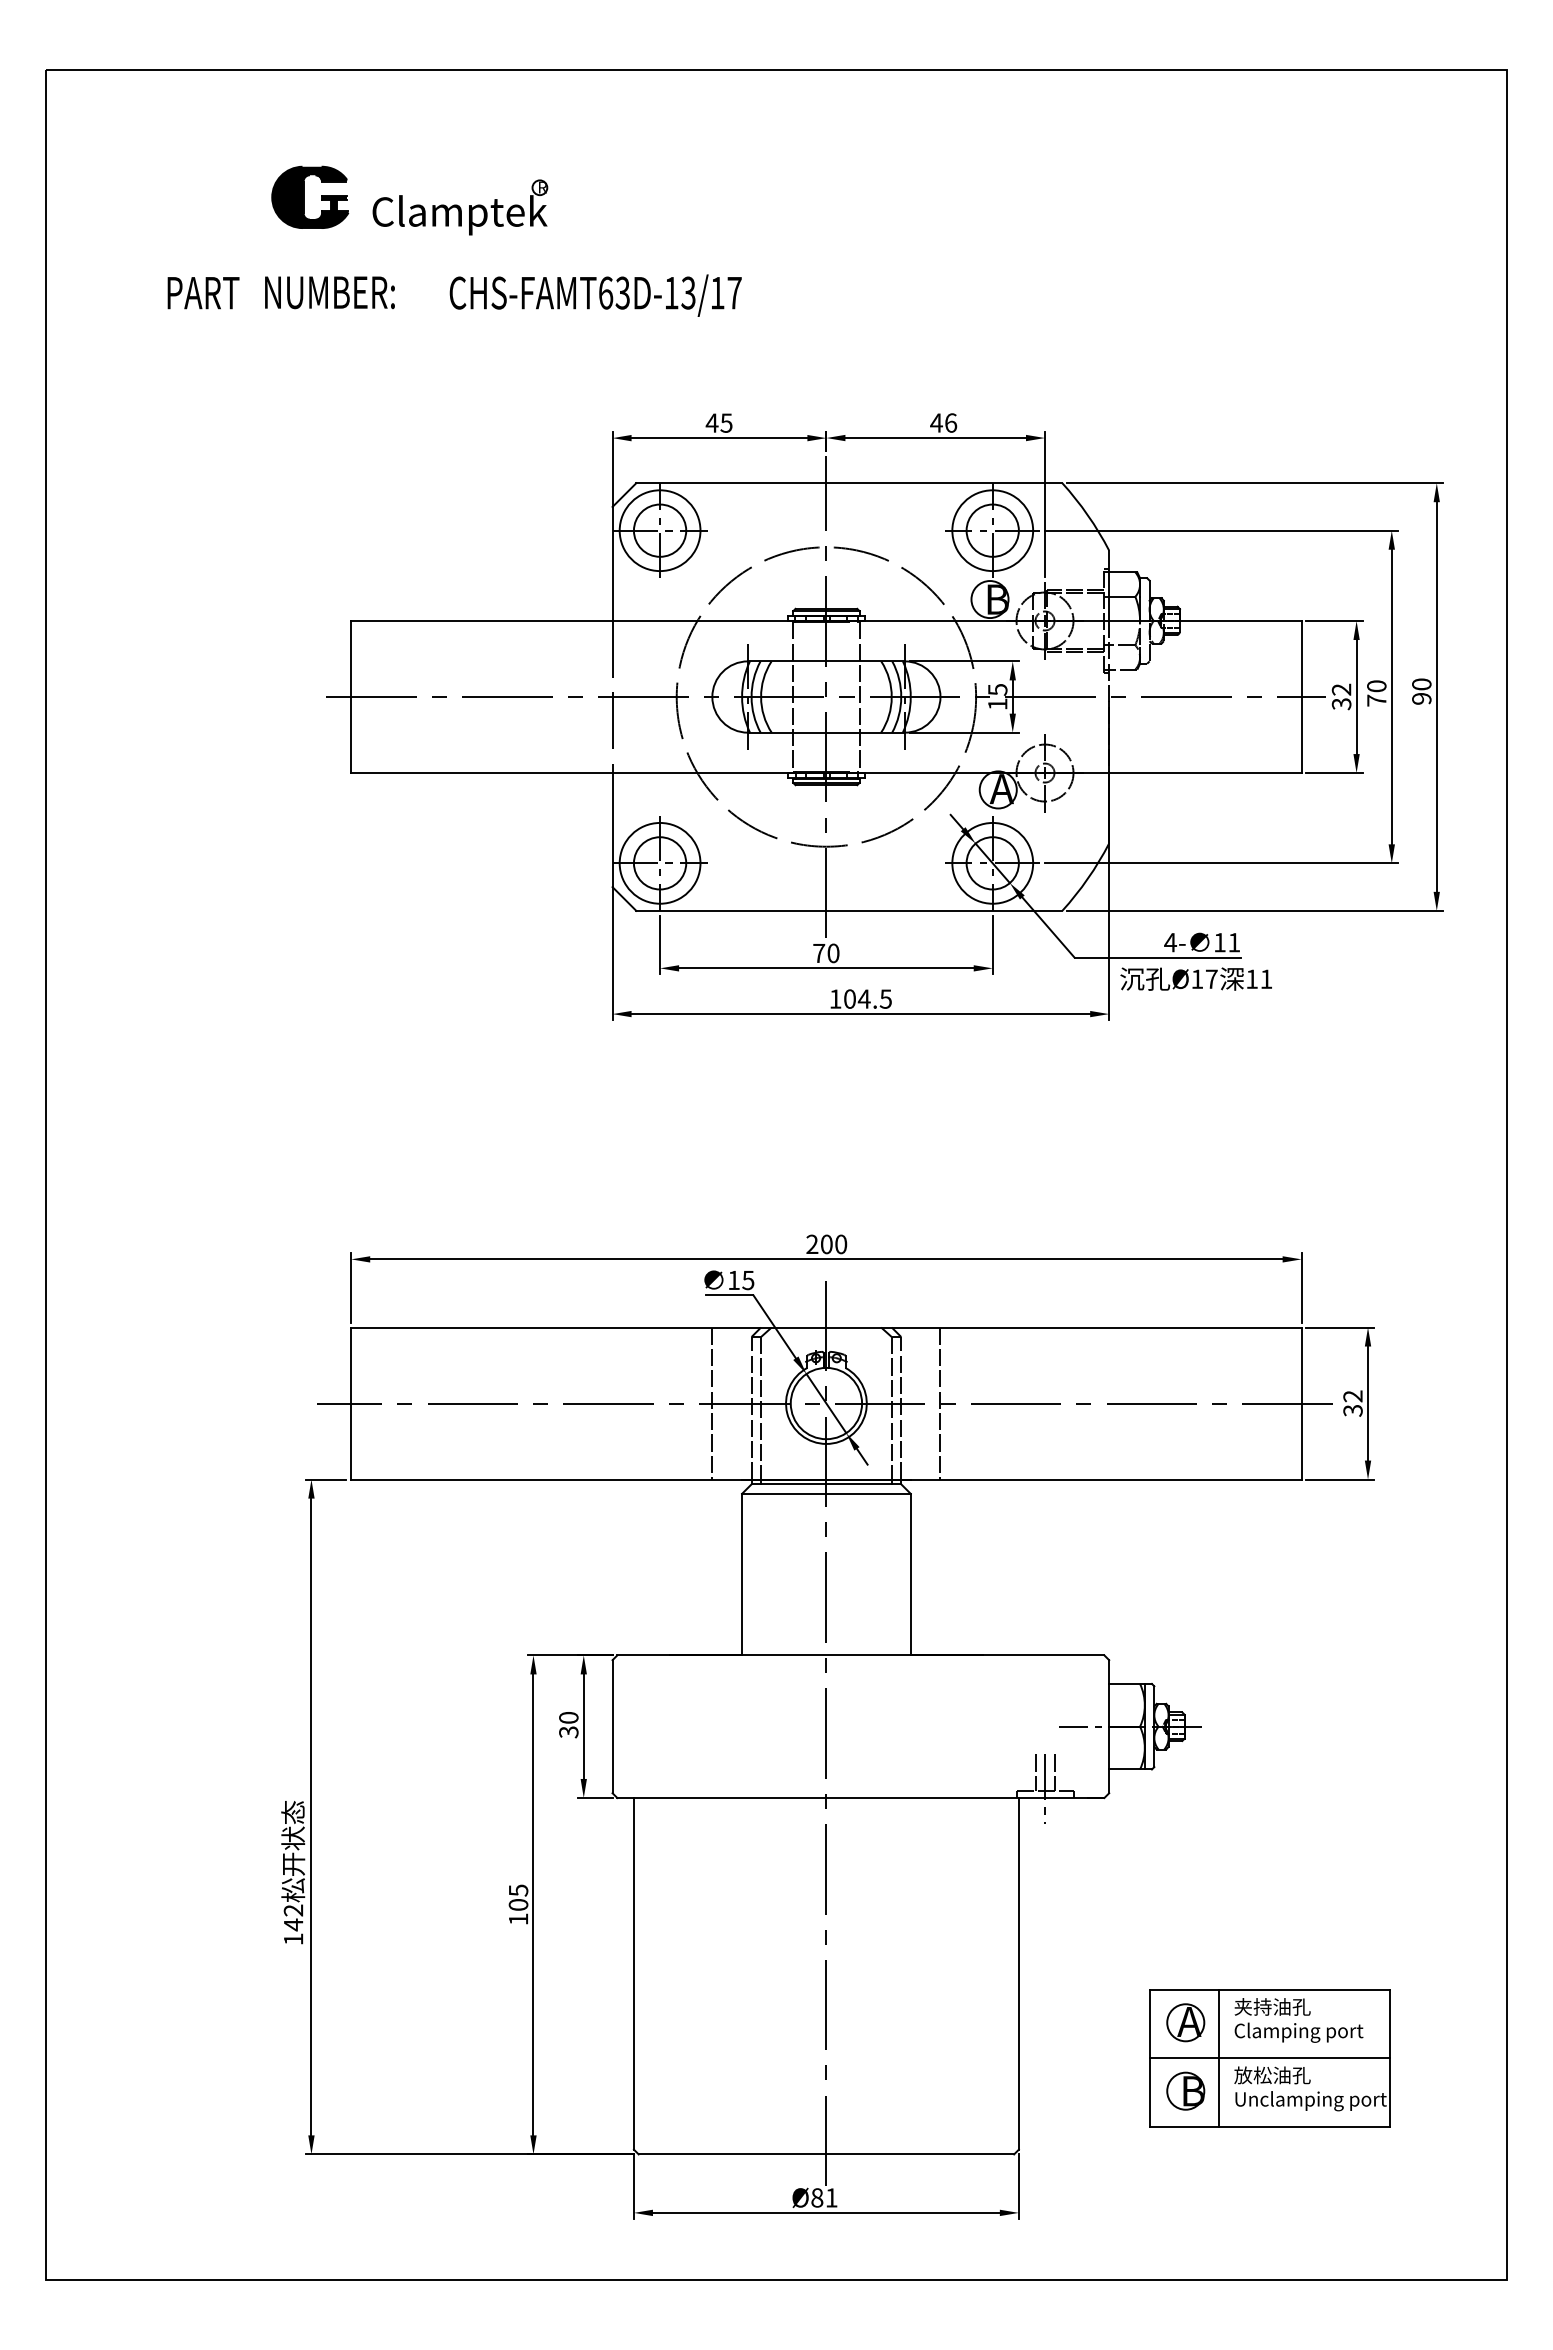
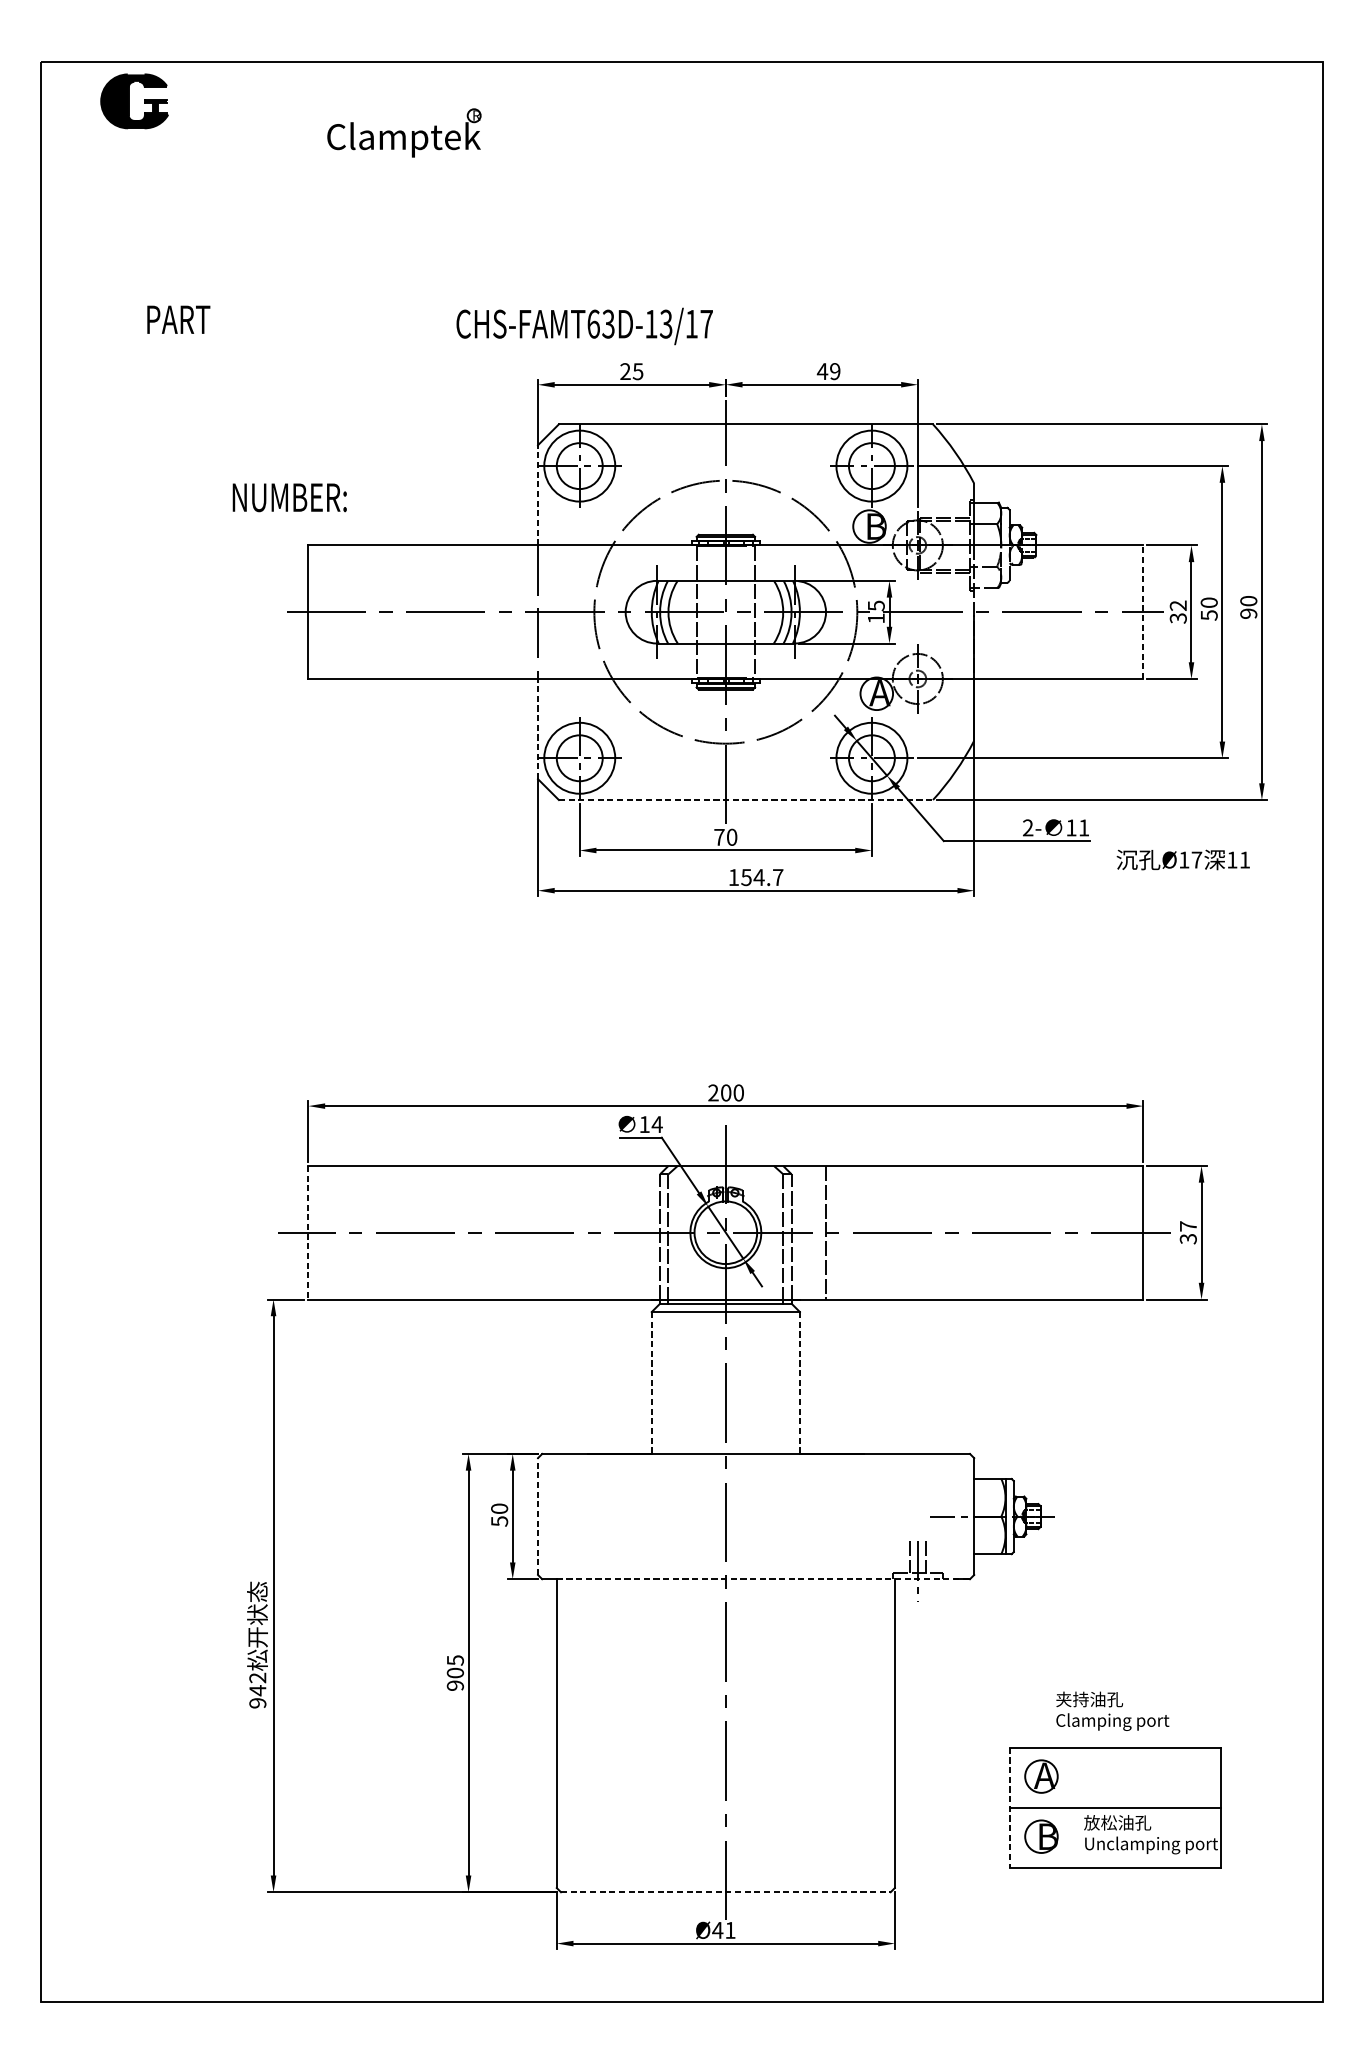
part: (310, 196) -> (134, 100), moved
part: (460, 207) -> (404, 133), moved
text: (329, 292) -> (289, 497), moved
text: (203, 293) -> (178, 320), moved
text: (595, 295) -> (584, 326), moved
text: (711, 422) -> (624, 371), 45 -> 25
text: (951, 422) -> (835, 371), 46 -> 49
line: (612, 563) -> (537, 494), solid -> dashed
line: (1301, 696) -> (1143, 611), solid -> dashed
text: (1376, 700) -> (1208, 615), 70 -> 50
line: (612, 829) -> (537, 728), solid -> dashed
line: (849, 910) -> (746, 799), solid -> dashed
text: (1170, 942) -> (1028, 827), 4- -> 2-
text: (1195, 978) -> (1182, 859), moved
text: (867, 998) -> (761, 876), 104.5 -> 154.7
text: (747, 1280) -> (656, 1124), 15 -> 14
text: (1352, 1396) -> (1187, 1226), 32 -> 37
line: (712, 1403) -> (625, 1232), removed
line: (351, 1404) -> (308, 1233), solid -> dashed
line: (742, 1574) -> (652, 1382), solid -> dashed
line: (910, 1574) -> (799, 1382), solid -> dashed
line: (612, 1726) -> (537, 1516), solid -> dashed
text: (568, 1731) -> (499, 1520), 30 -> 50
line: (869, 1798) -> (763, 1579), solid -> dashed
text: (518, 1919) -> (455, 1685), 105 -> 905
text: (293, 1939) -> (257, 1703), 142 -> 942
text: (1298, 2020) -> (1112, 1711), moved
line: (1218, 2057) -> (1070, 1807), removed
line: (1149, 2058) -> (1009, 1807), solid -> dashed
line: (826, 2154) -> (725, 1892), solid -> dashed
text: (816, 2197) -> (717, 1930), Ø81 -> Ø41

